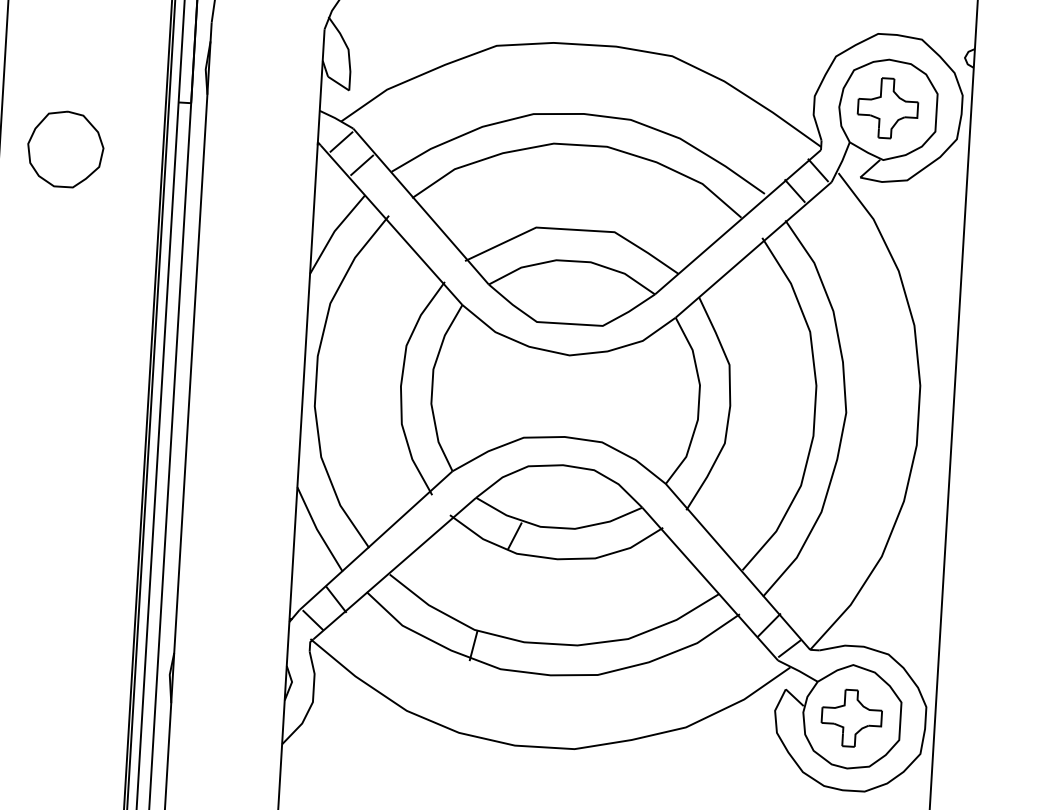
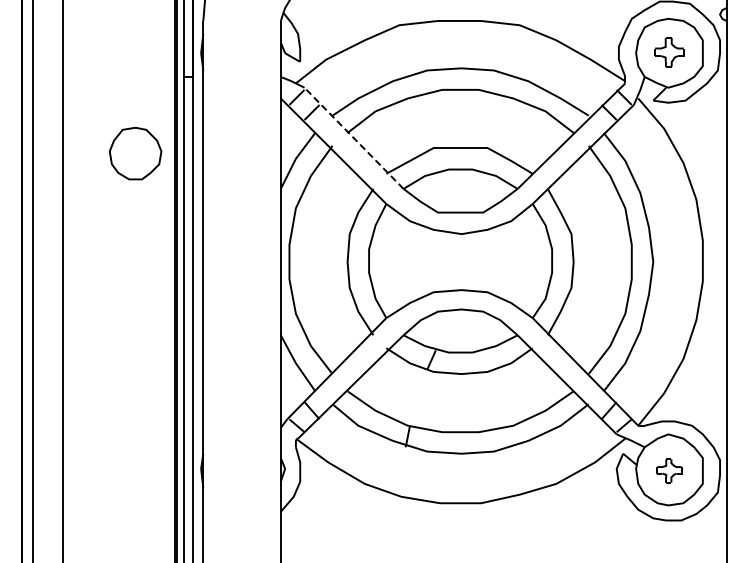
part: (888, 108) -> (669, 52), size x0.7
part: (65, 149) -> (135, 153), moved
line: (421, 206) -> (354, 138), solid -> dashed
part: (851, 717) -> (669, 470), size x0.6

